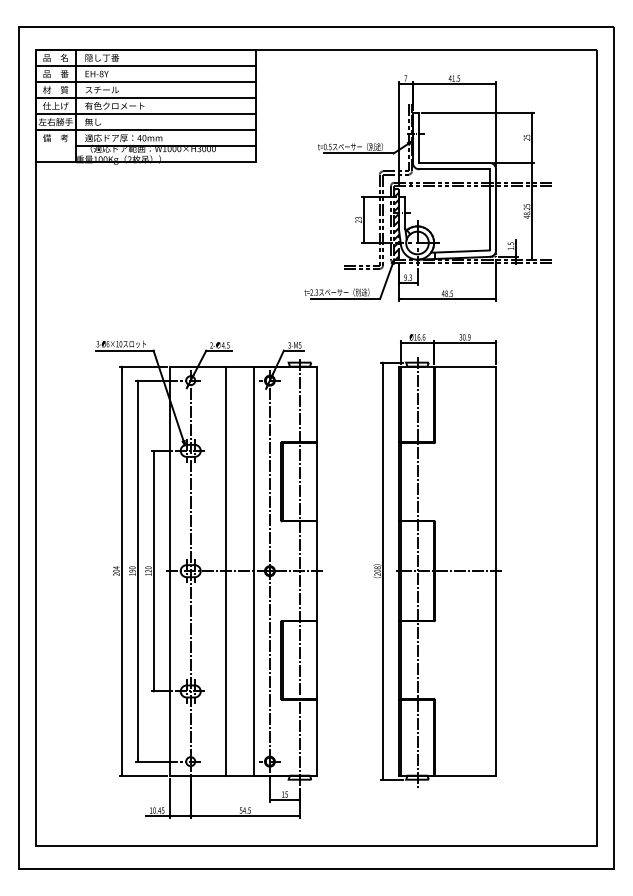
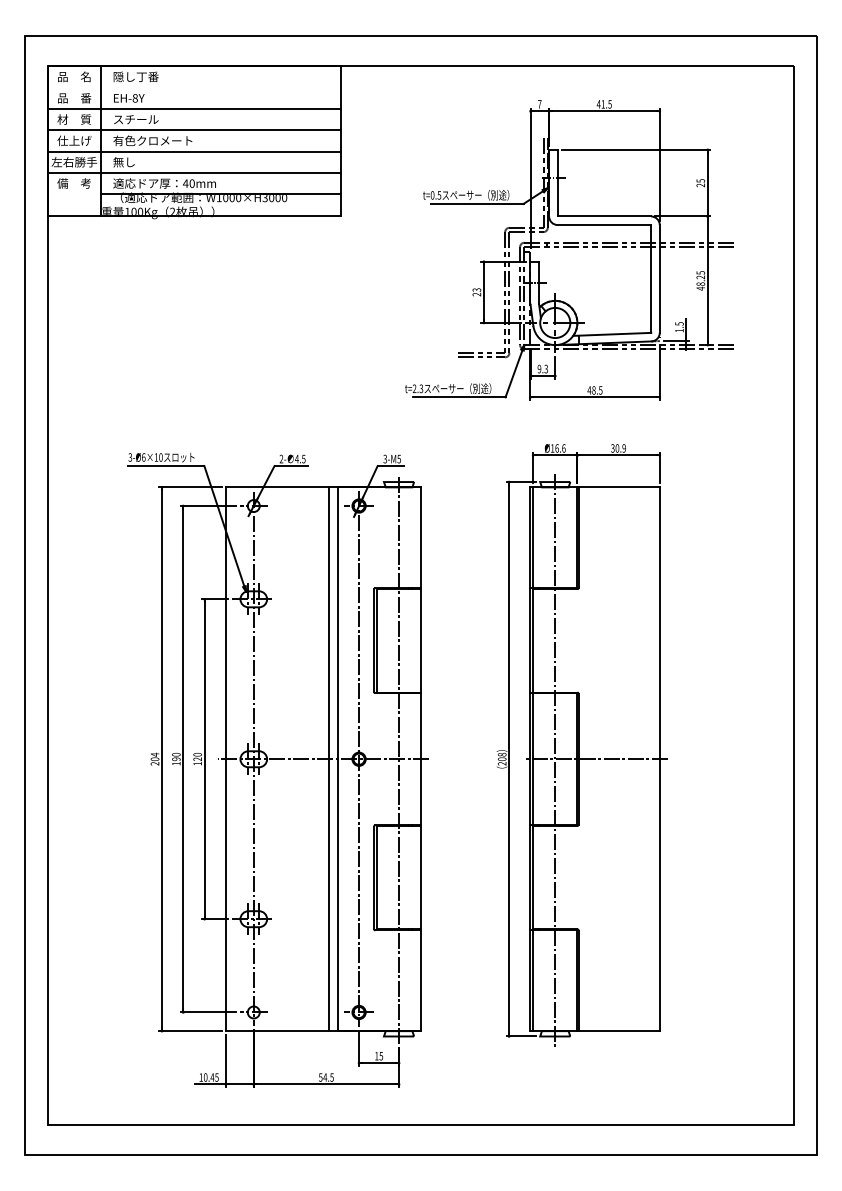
line: (146, 65) -> (194, 87), removed
hatch: (396, 224) -> (527, 298), removed
line: (226, 571) -> (329, 759), moved

